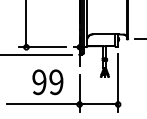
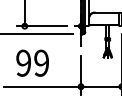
text: (47, 82) -> (32, 63), moved

